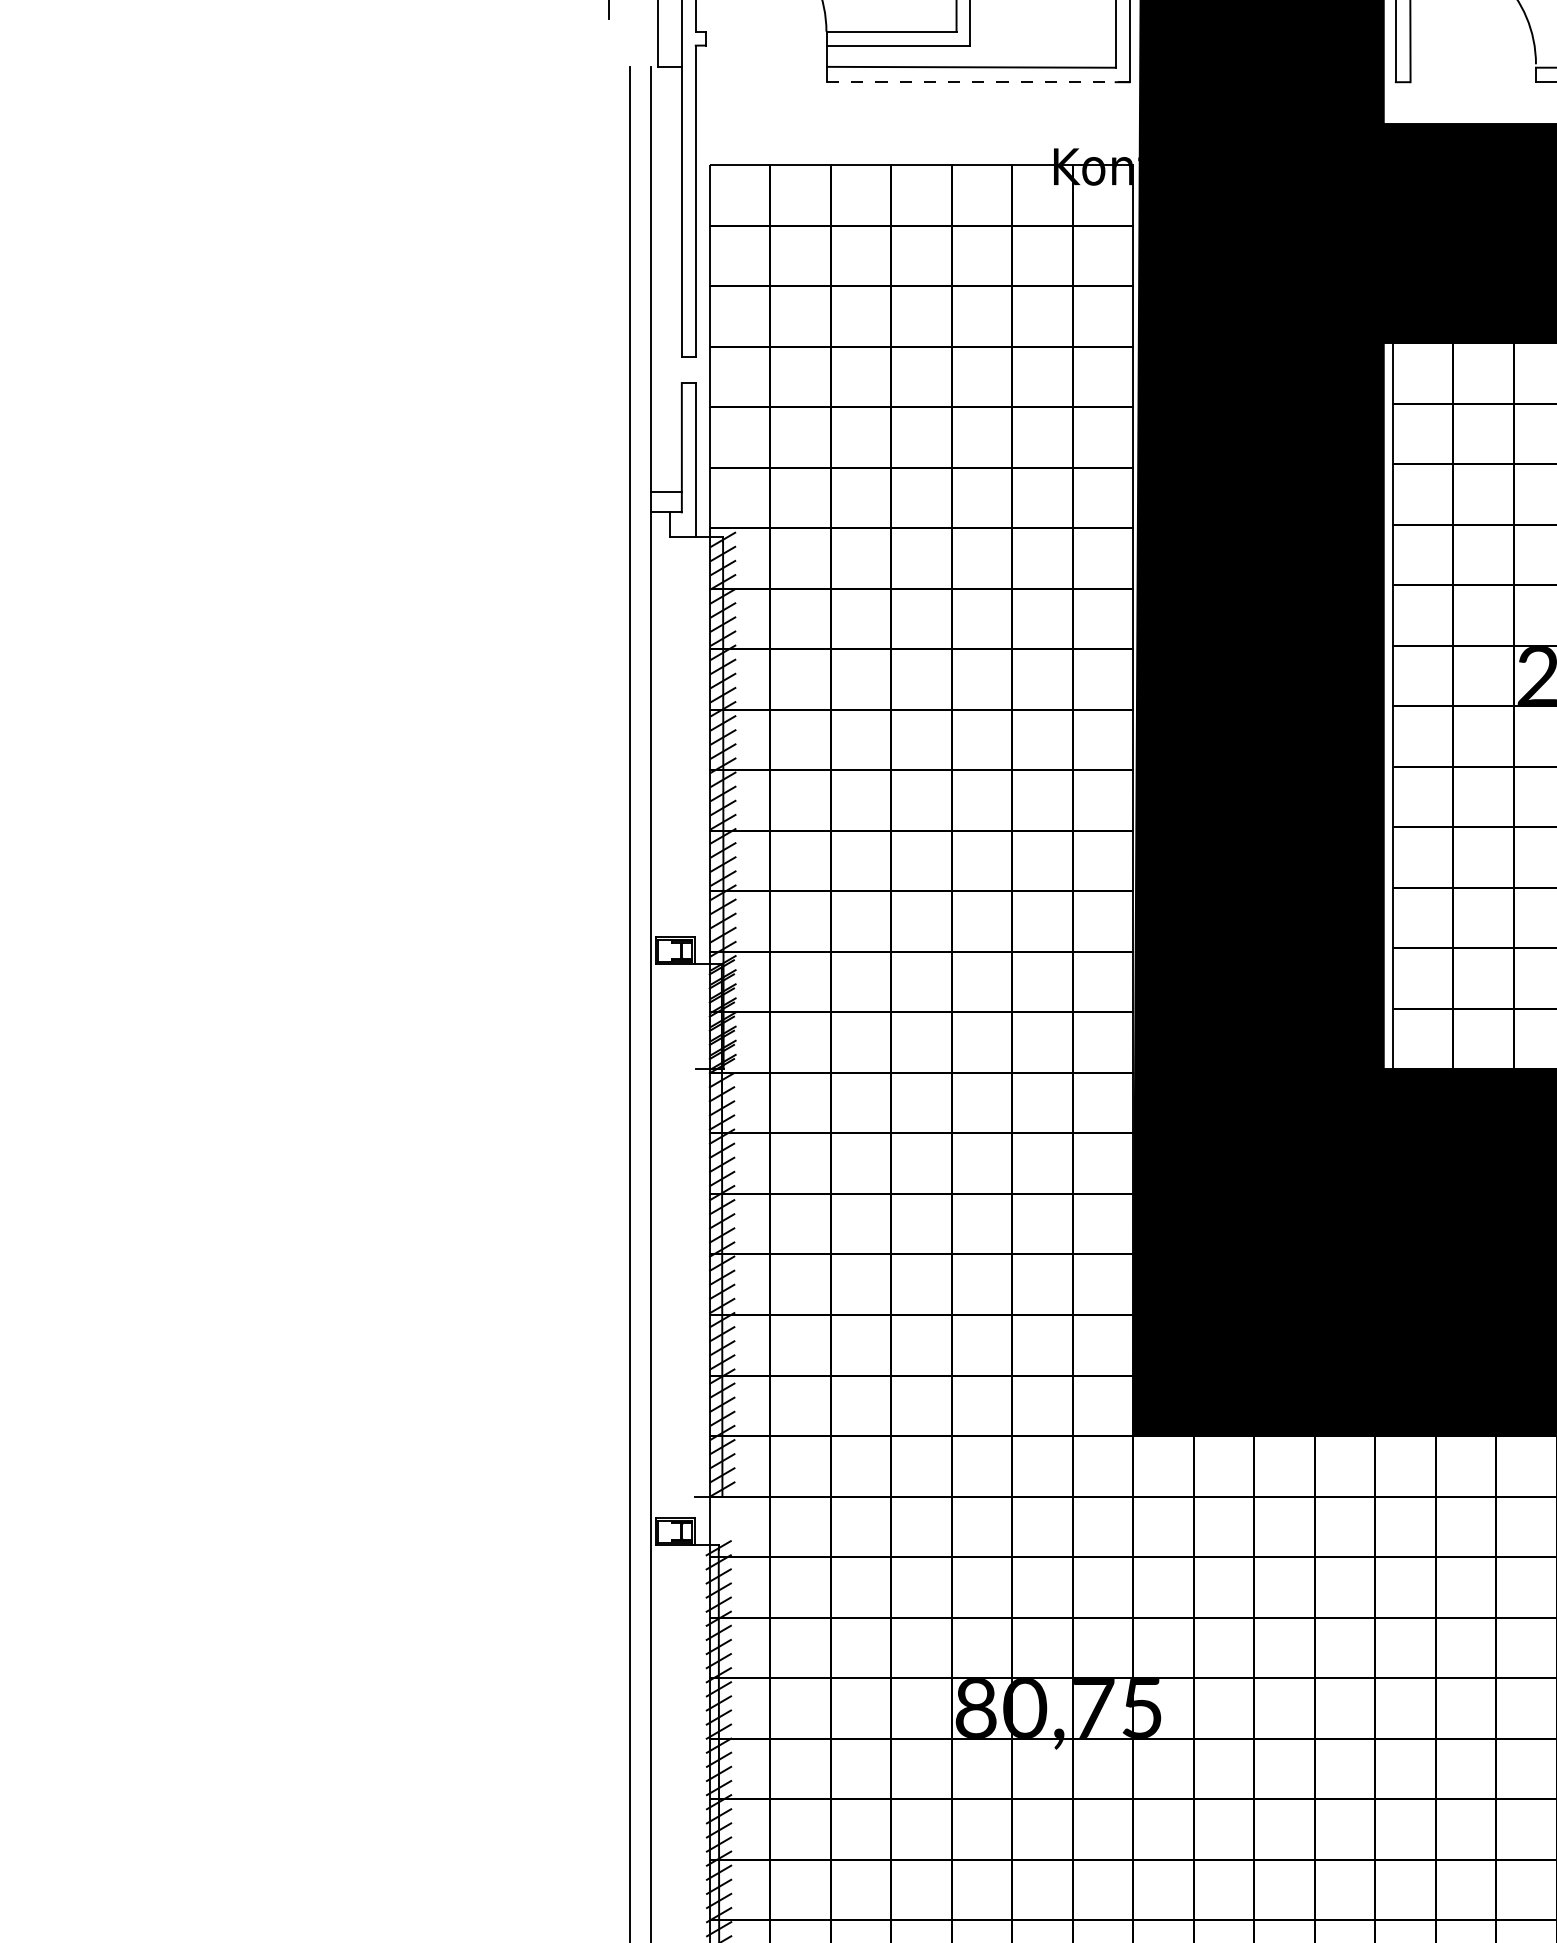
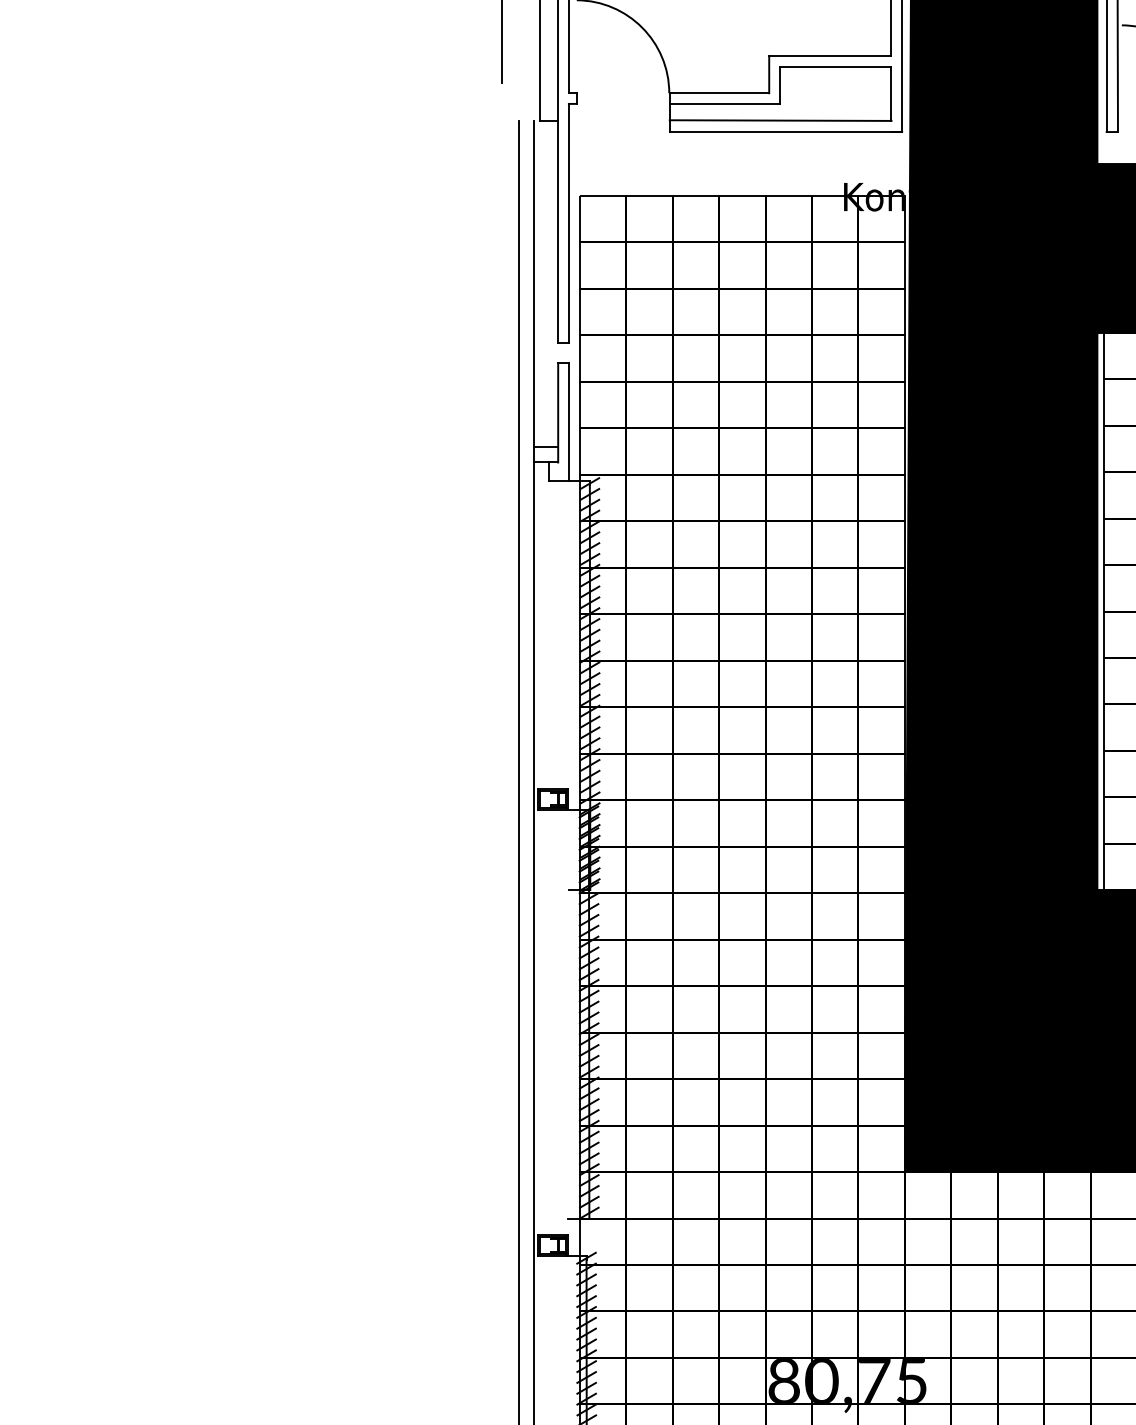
line: (977, 82) -> (785, 132), dashed -> solid

